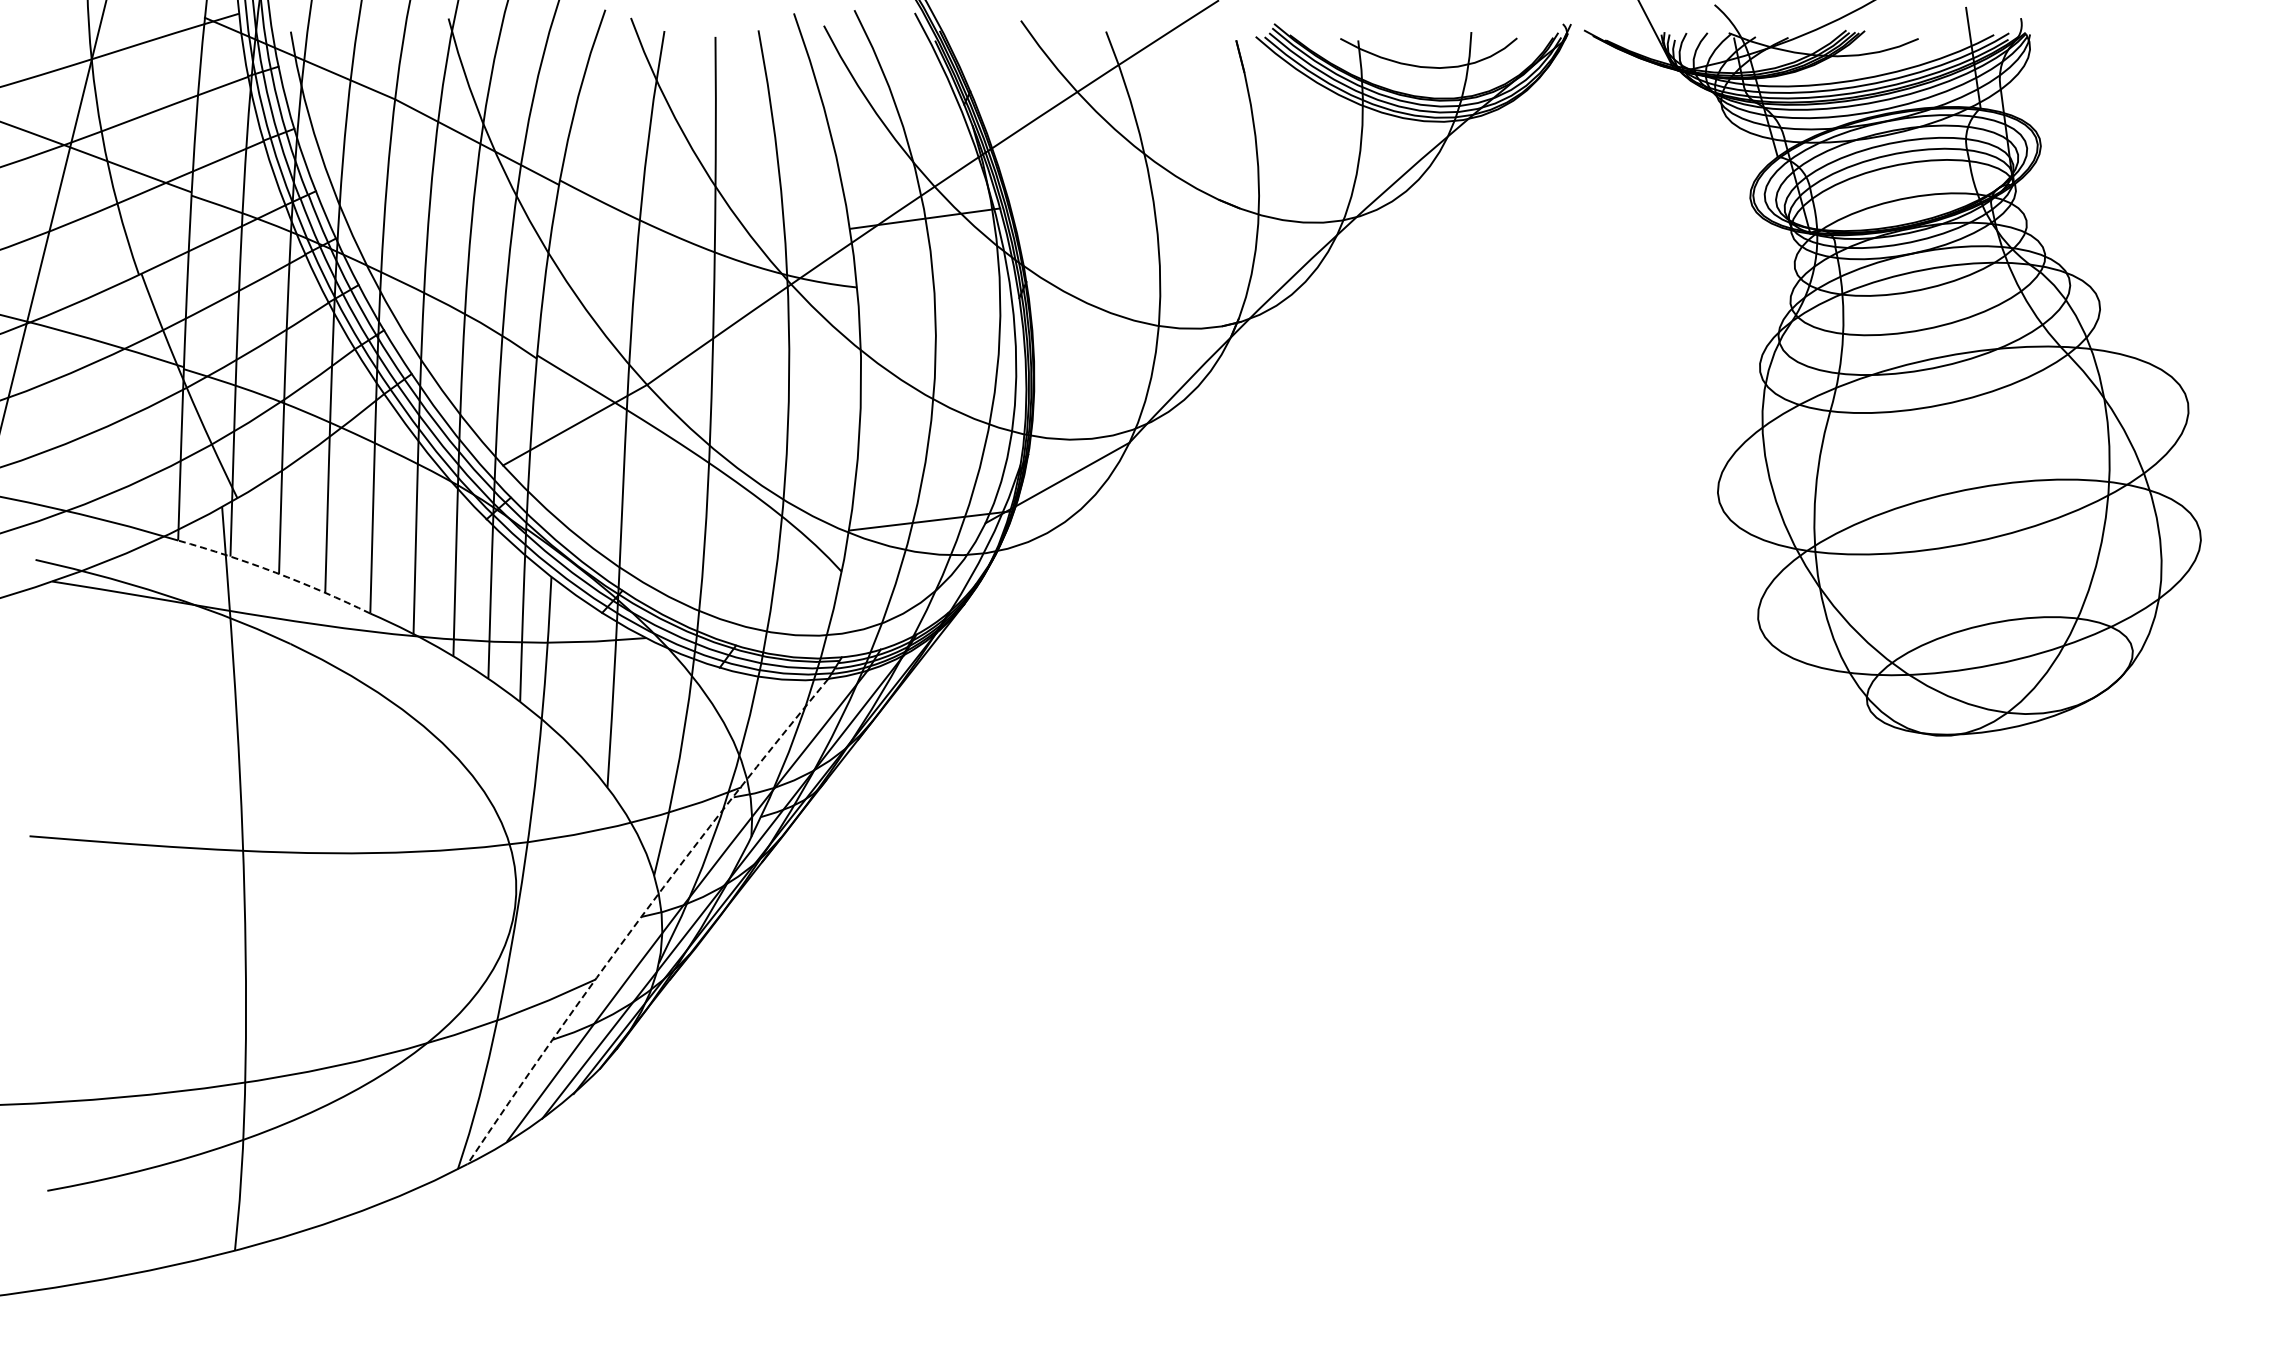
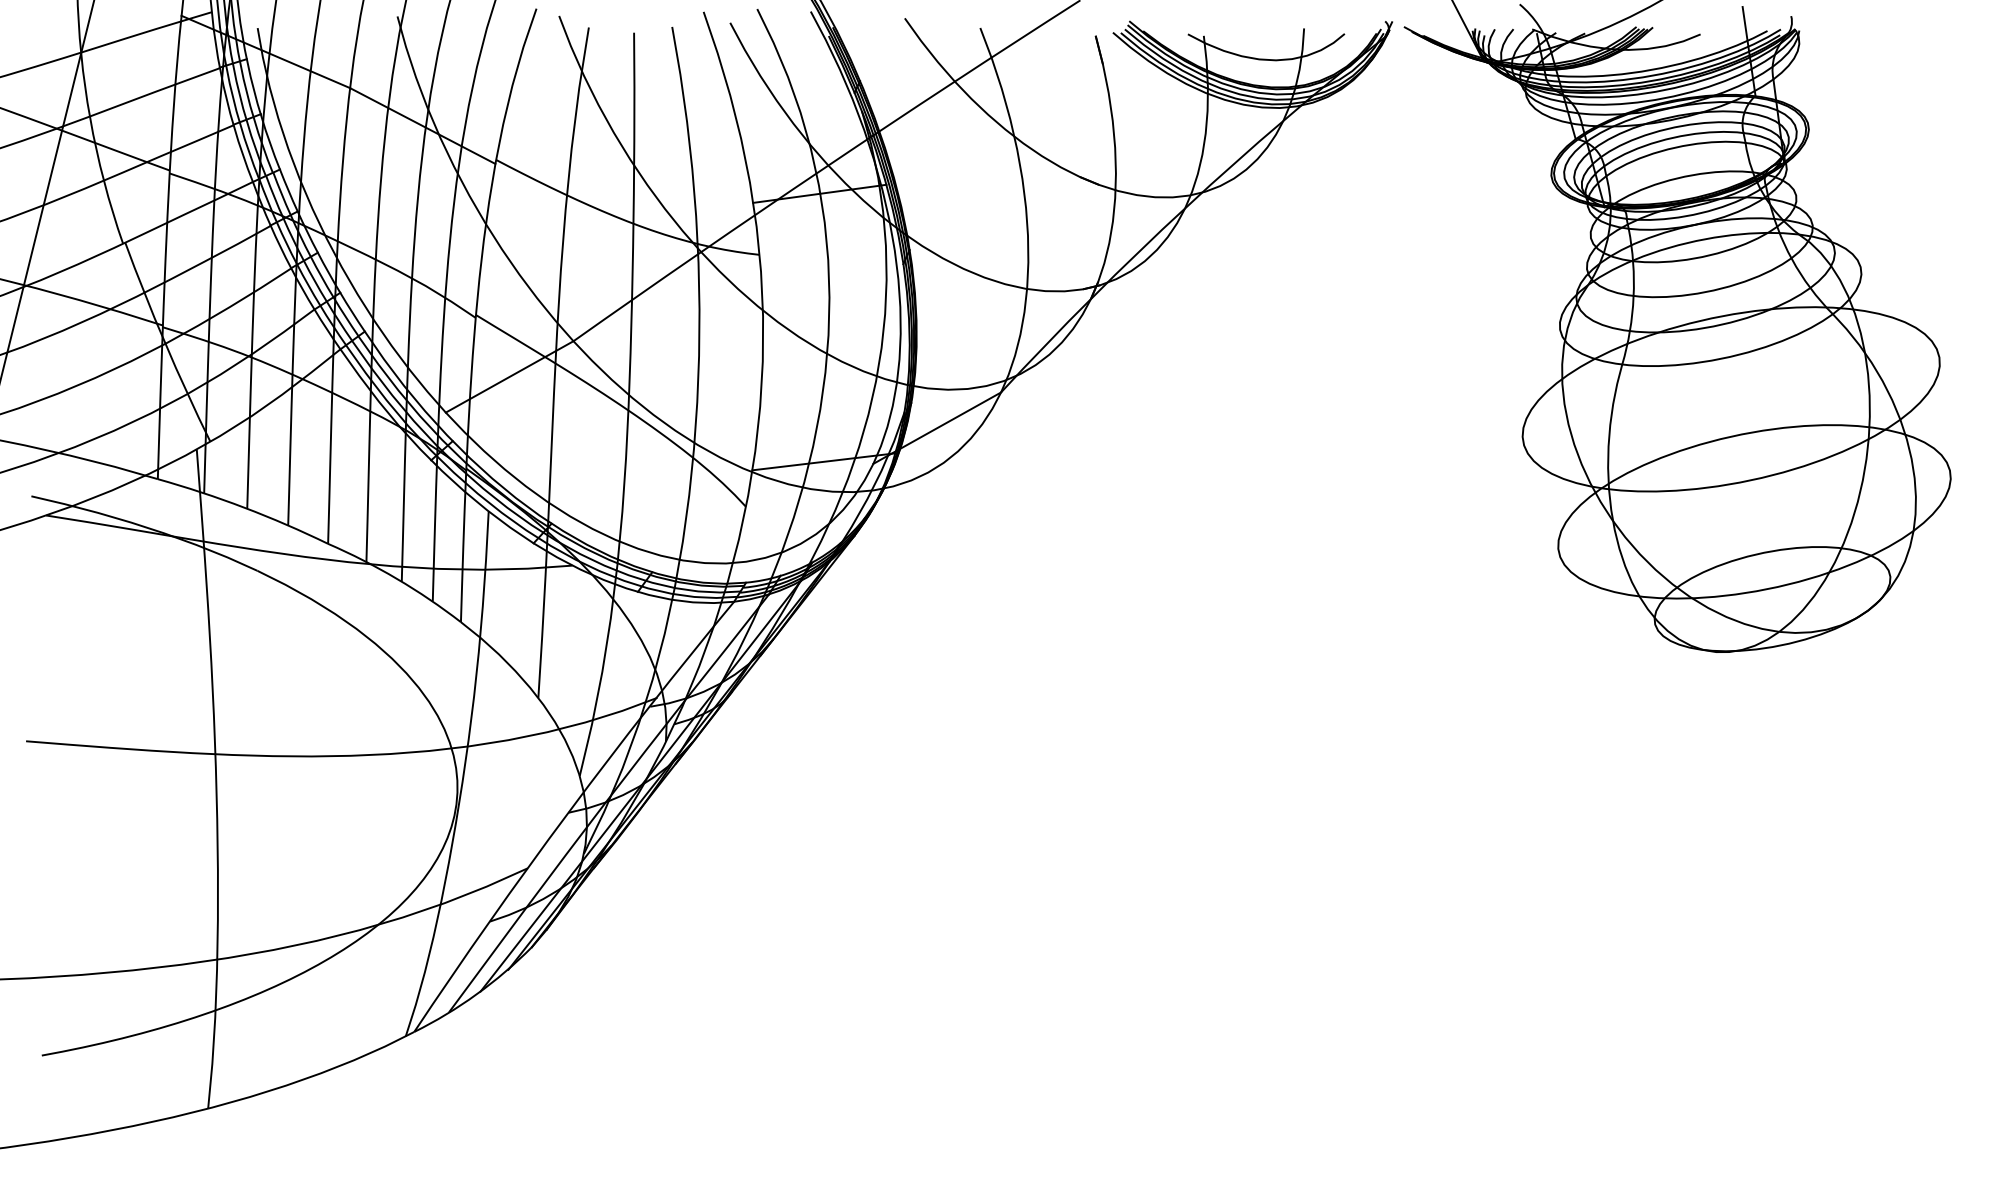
arc: (275, 572) -> (244, 507), dashed -> solid
arc: (641, 916) -> (568, 812), dashed -> solid

